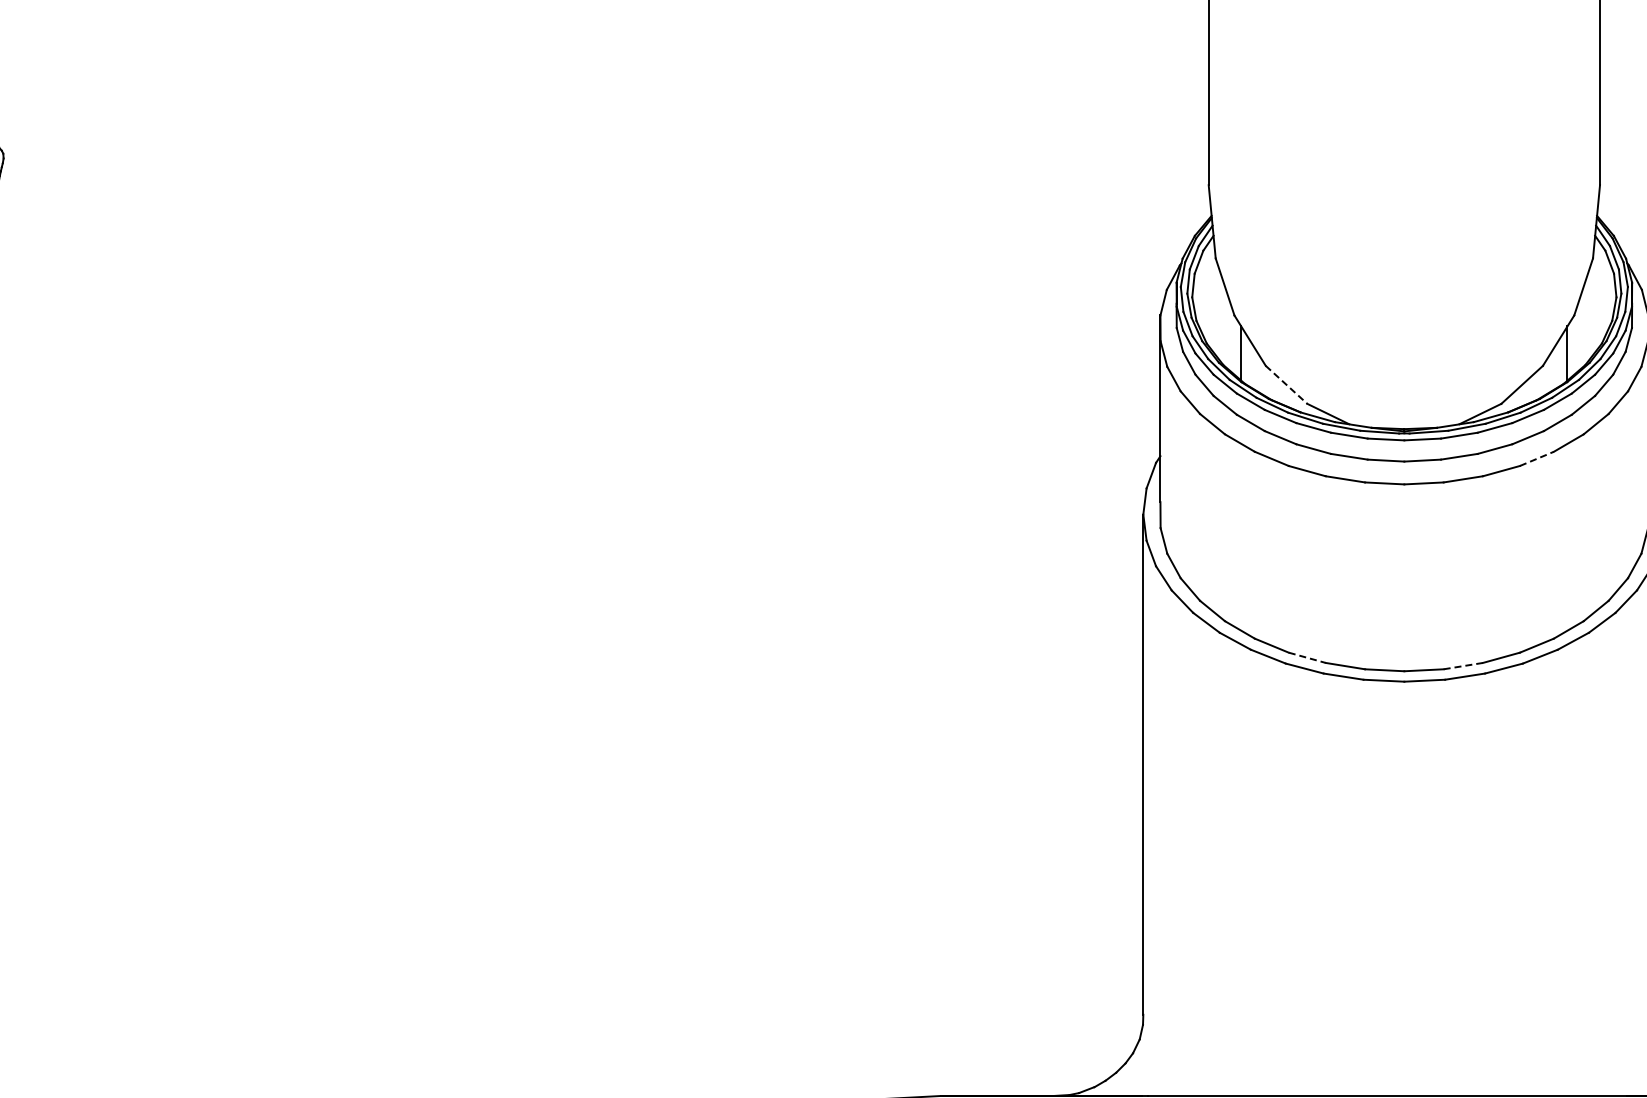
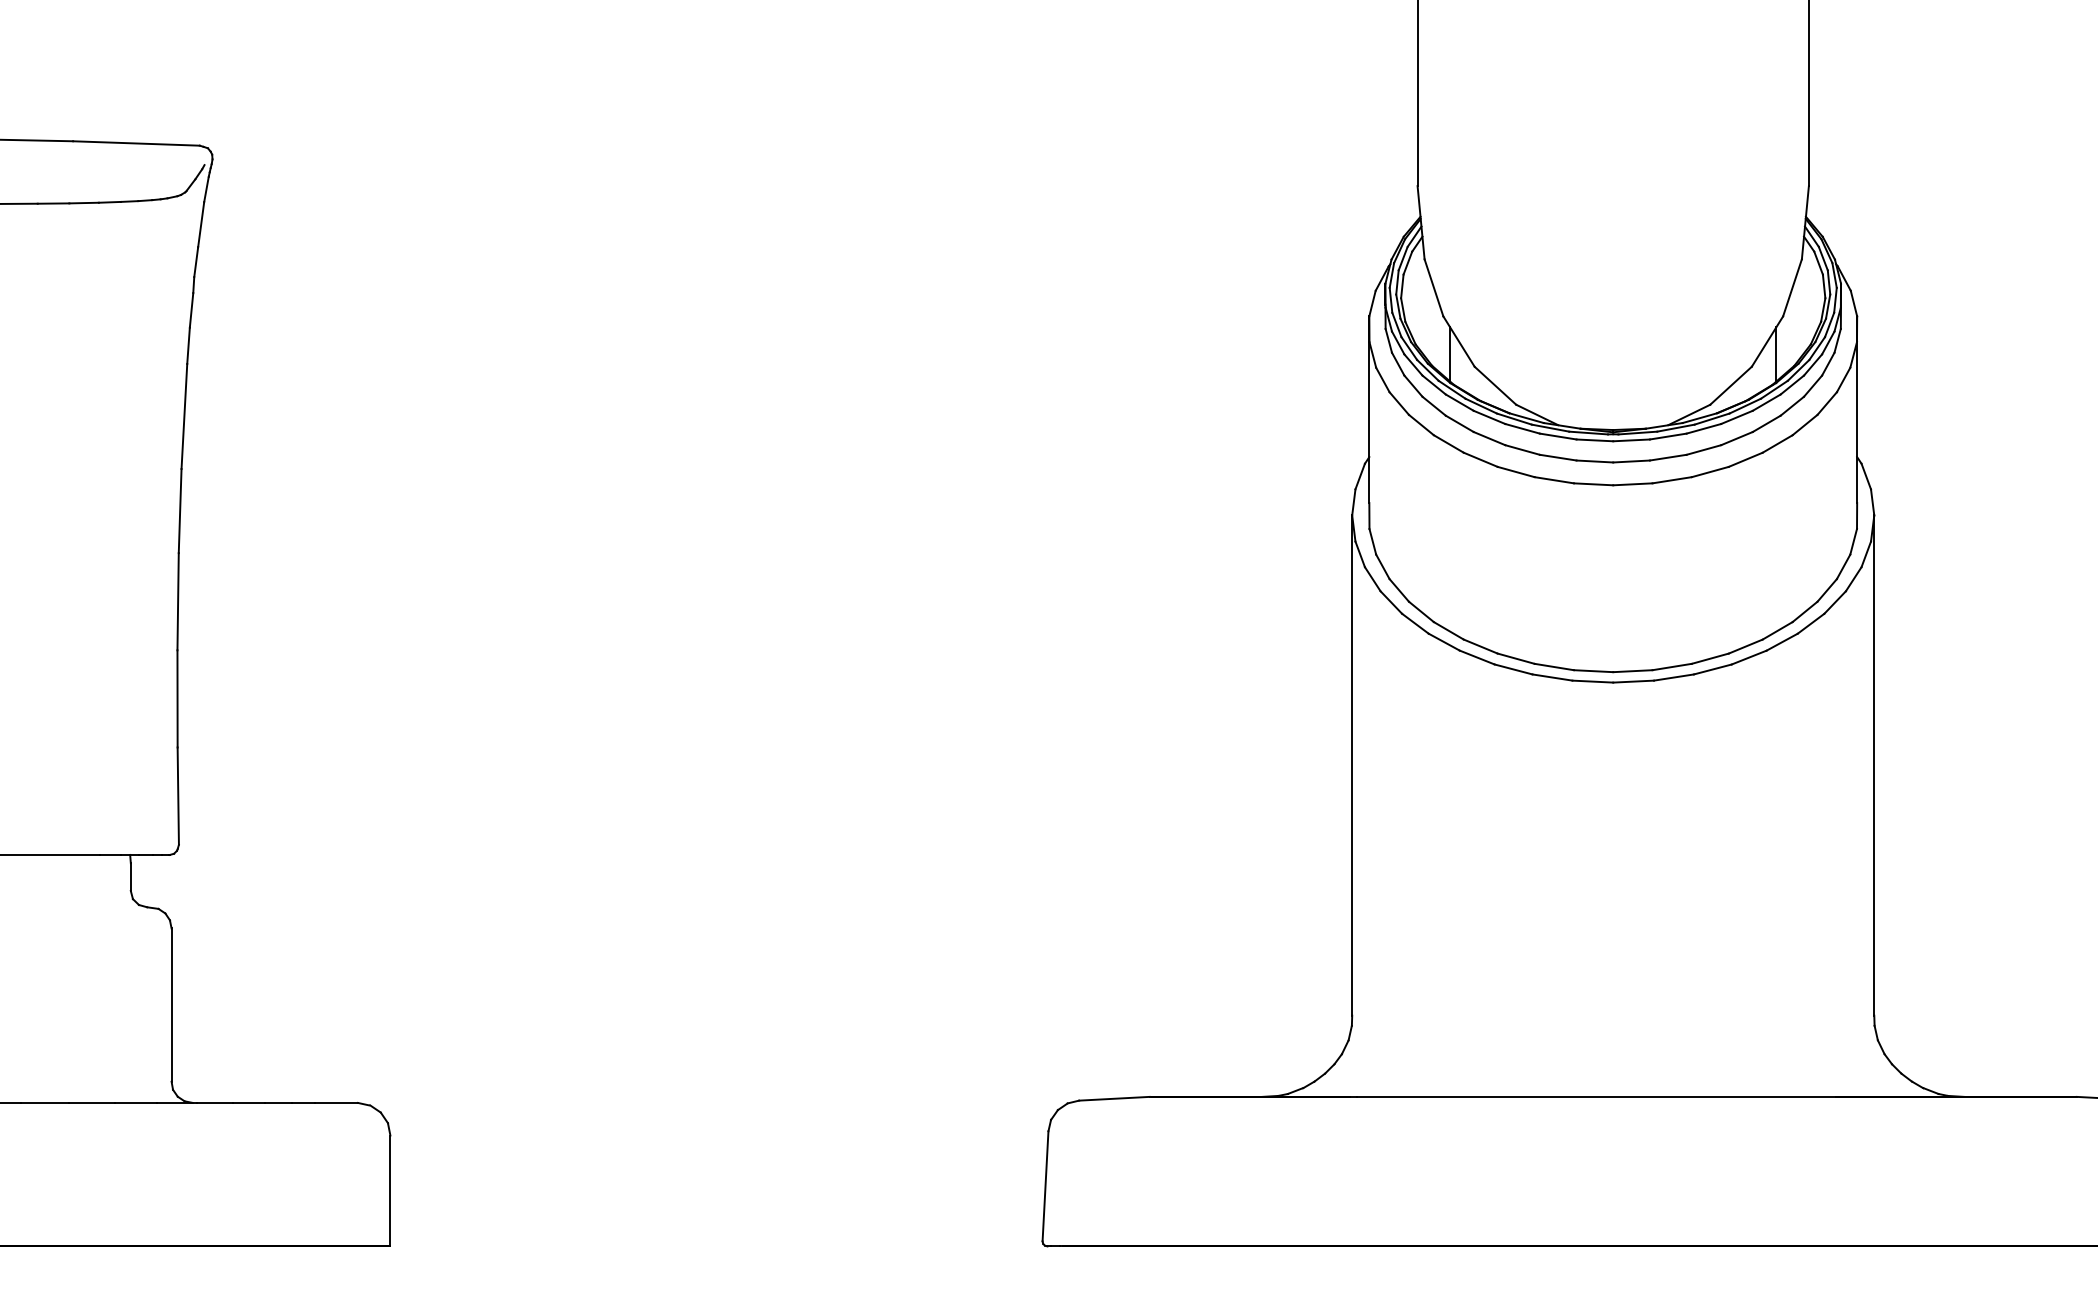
line: (1286, 385) -> (1495, 386), dashed -> solid
line: (1537, 458) -> (1746, 459), dashed -> solid
line: (1307, 657) -> (1516, 658), dashed -> solid
line: (1463, 666) -> (1672, 667), dashed -> solid

